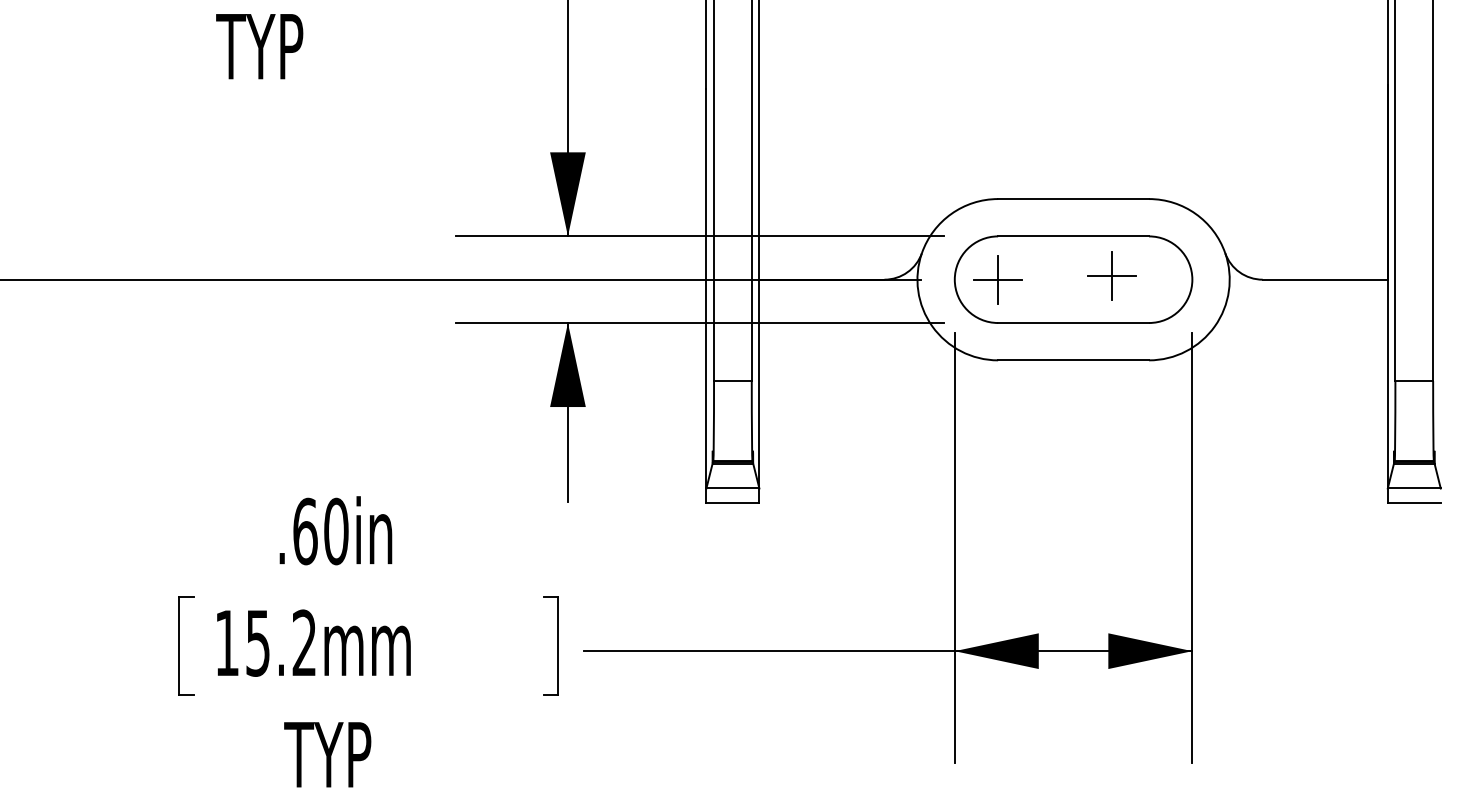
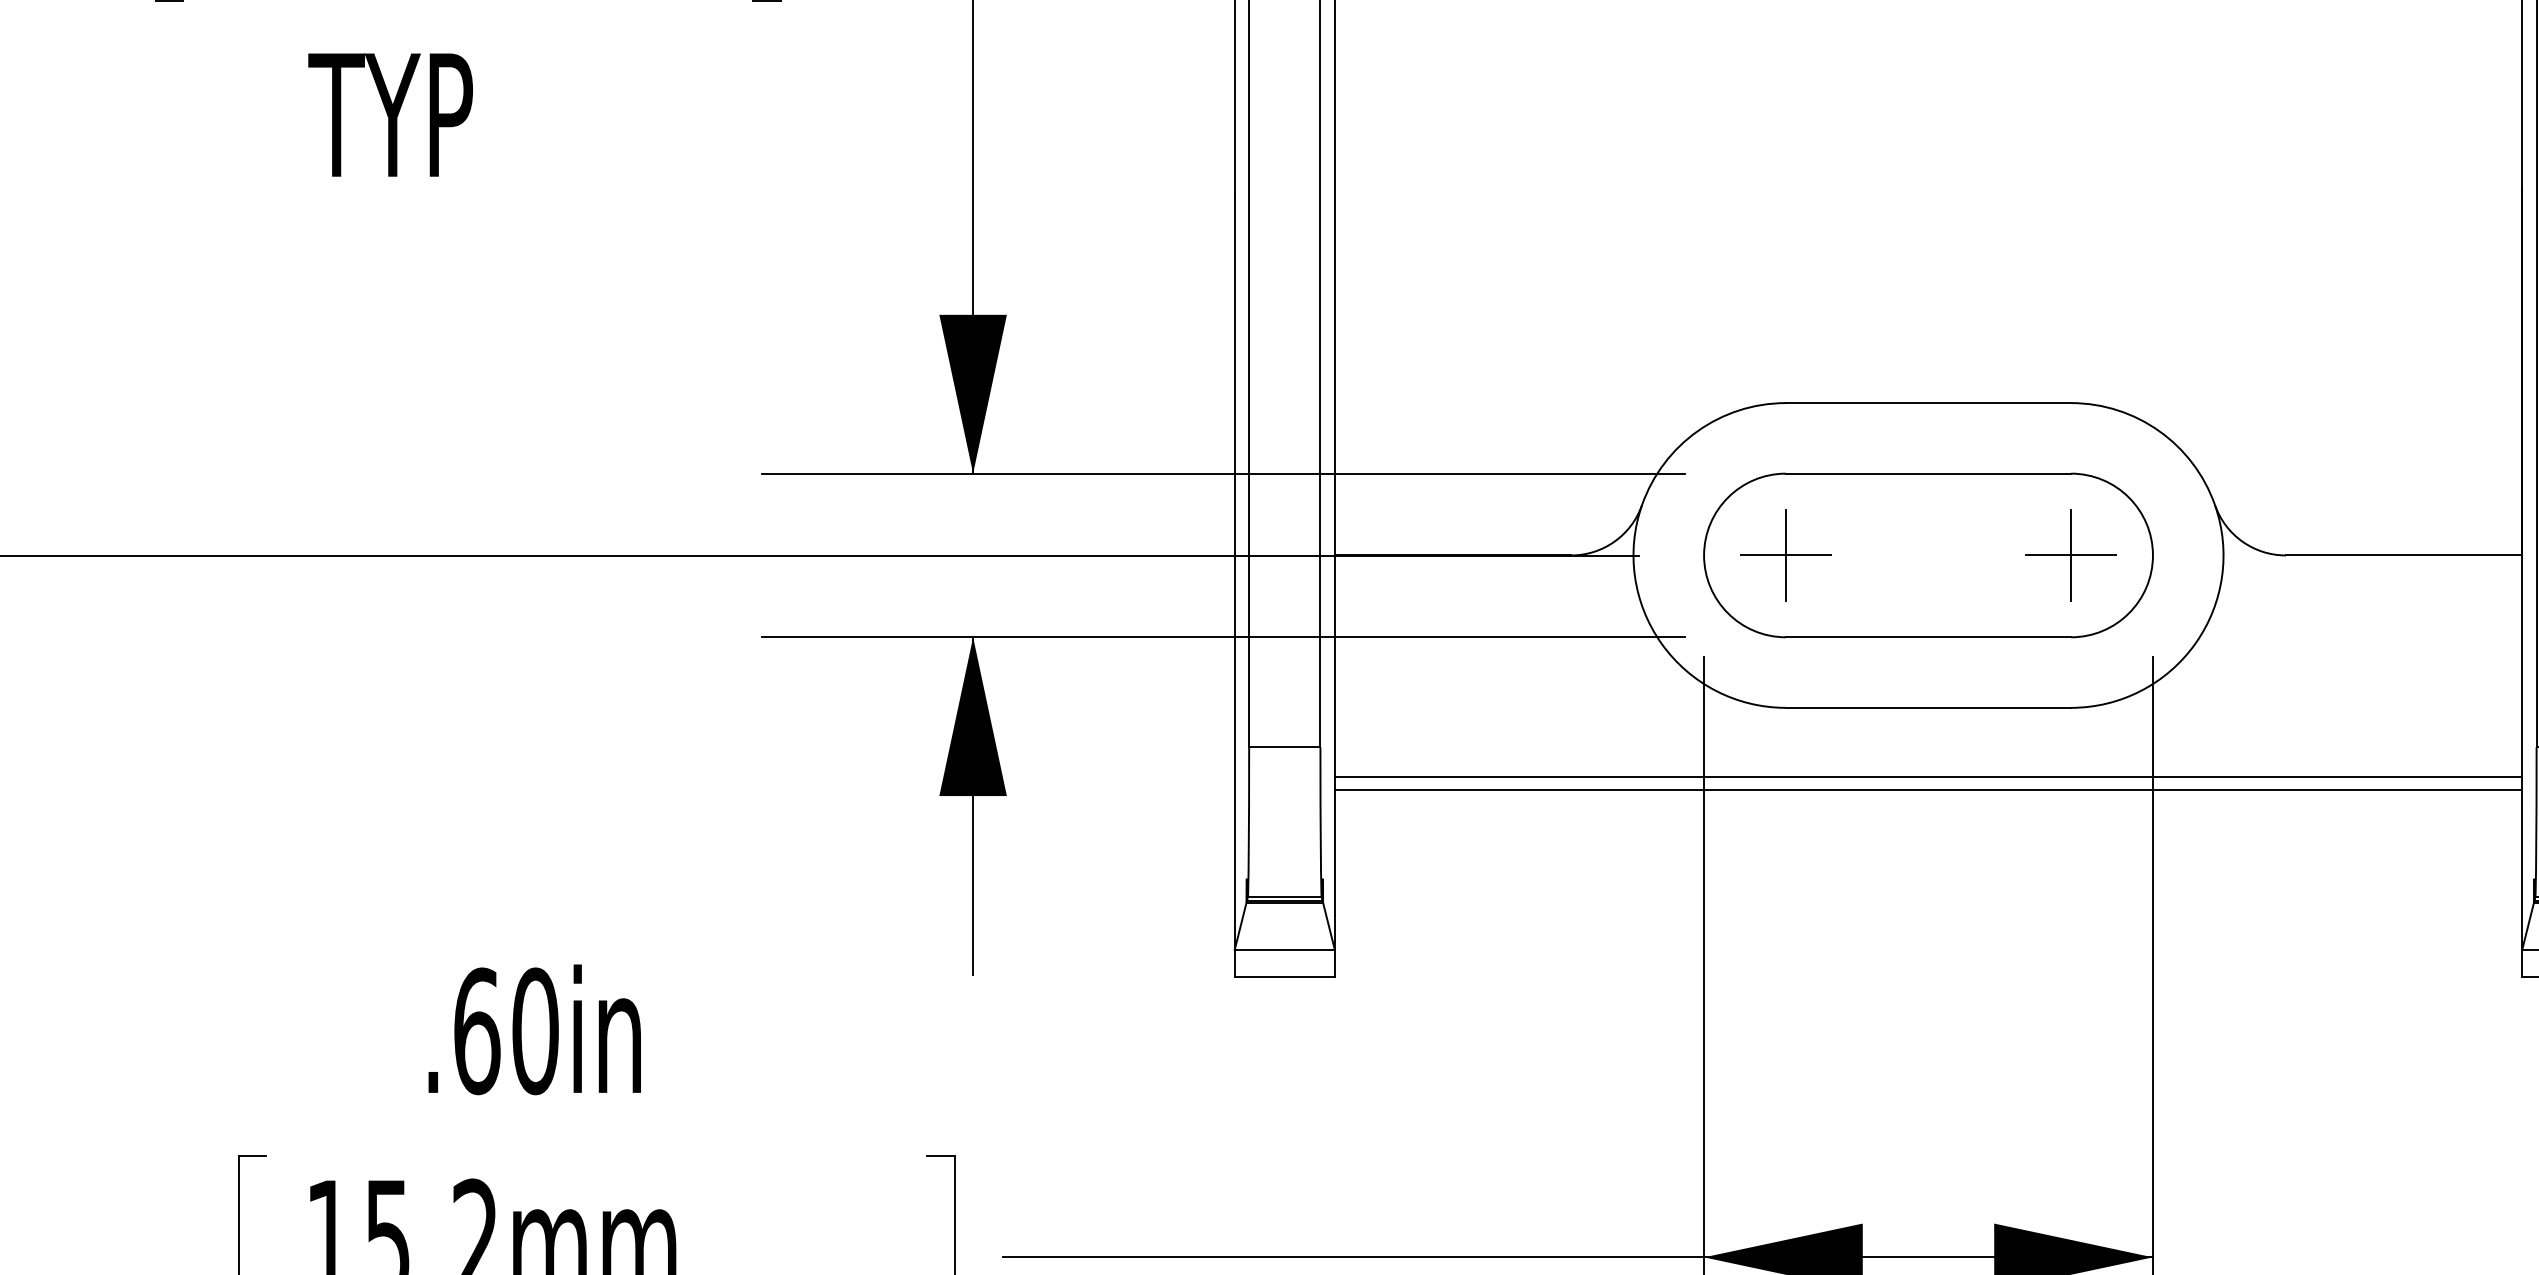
part: (1111, 275) -> (2070, 555), moved
line: (1073, 396) -> (1928, 776), added
line: (1073, 403) -> (1928, 789), added

